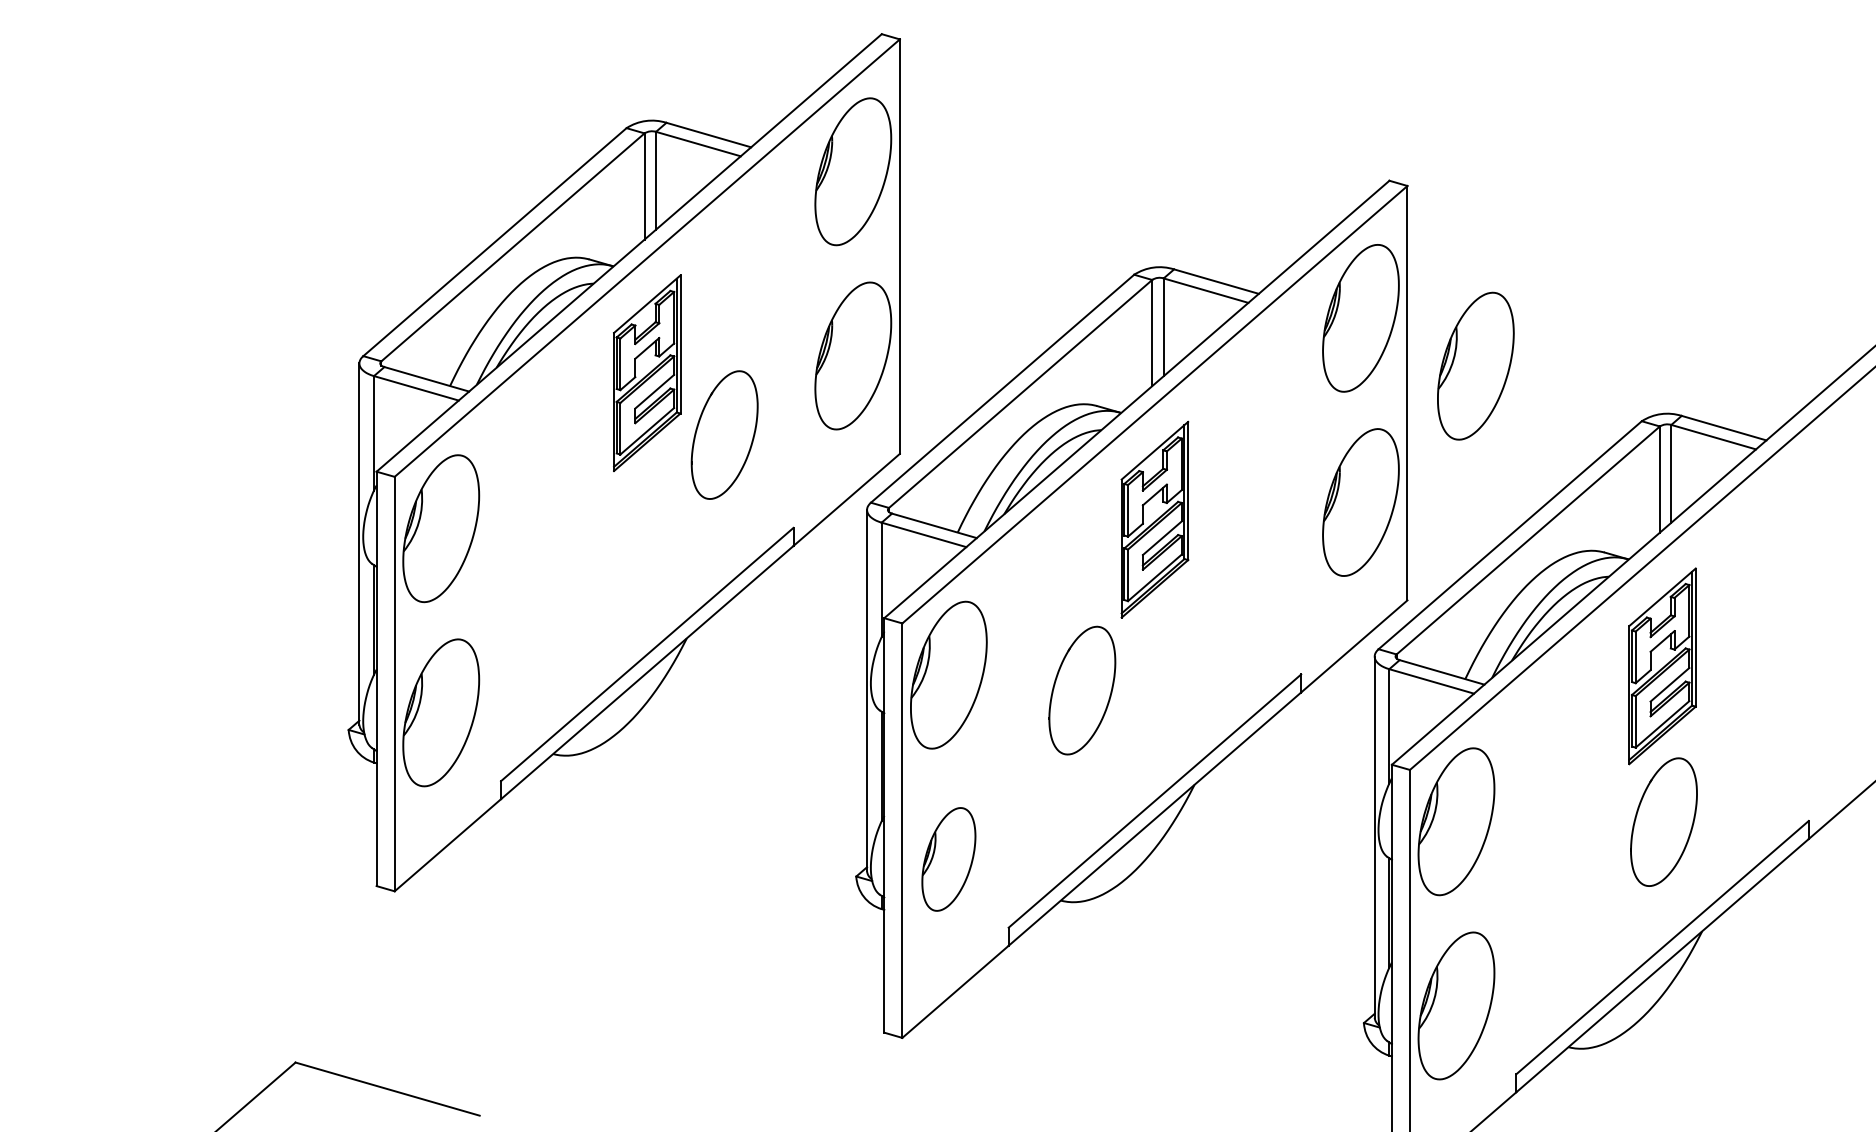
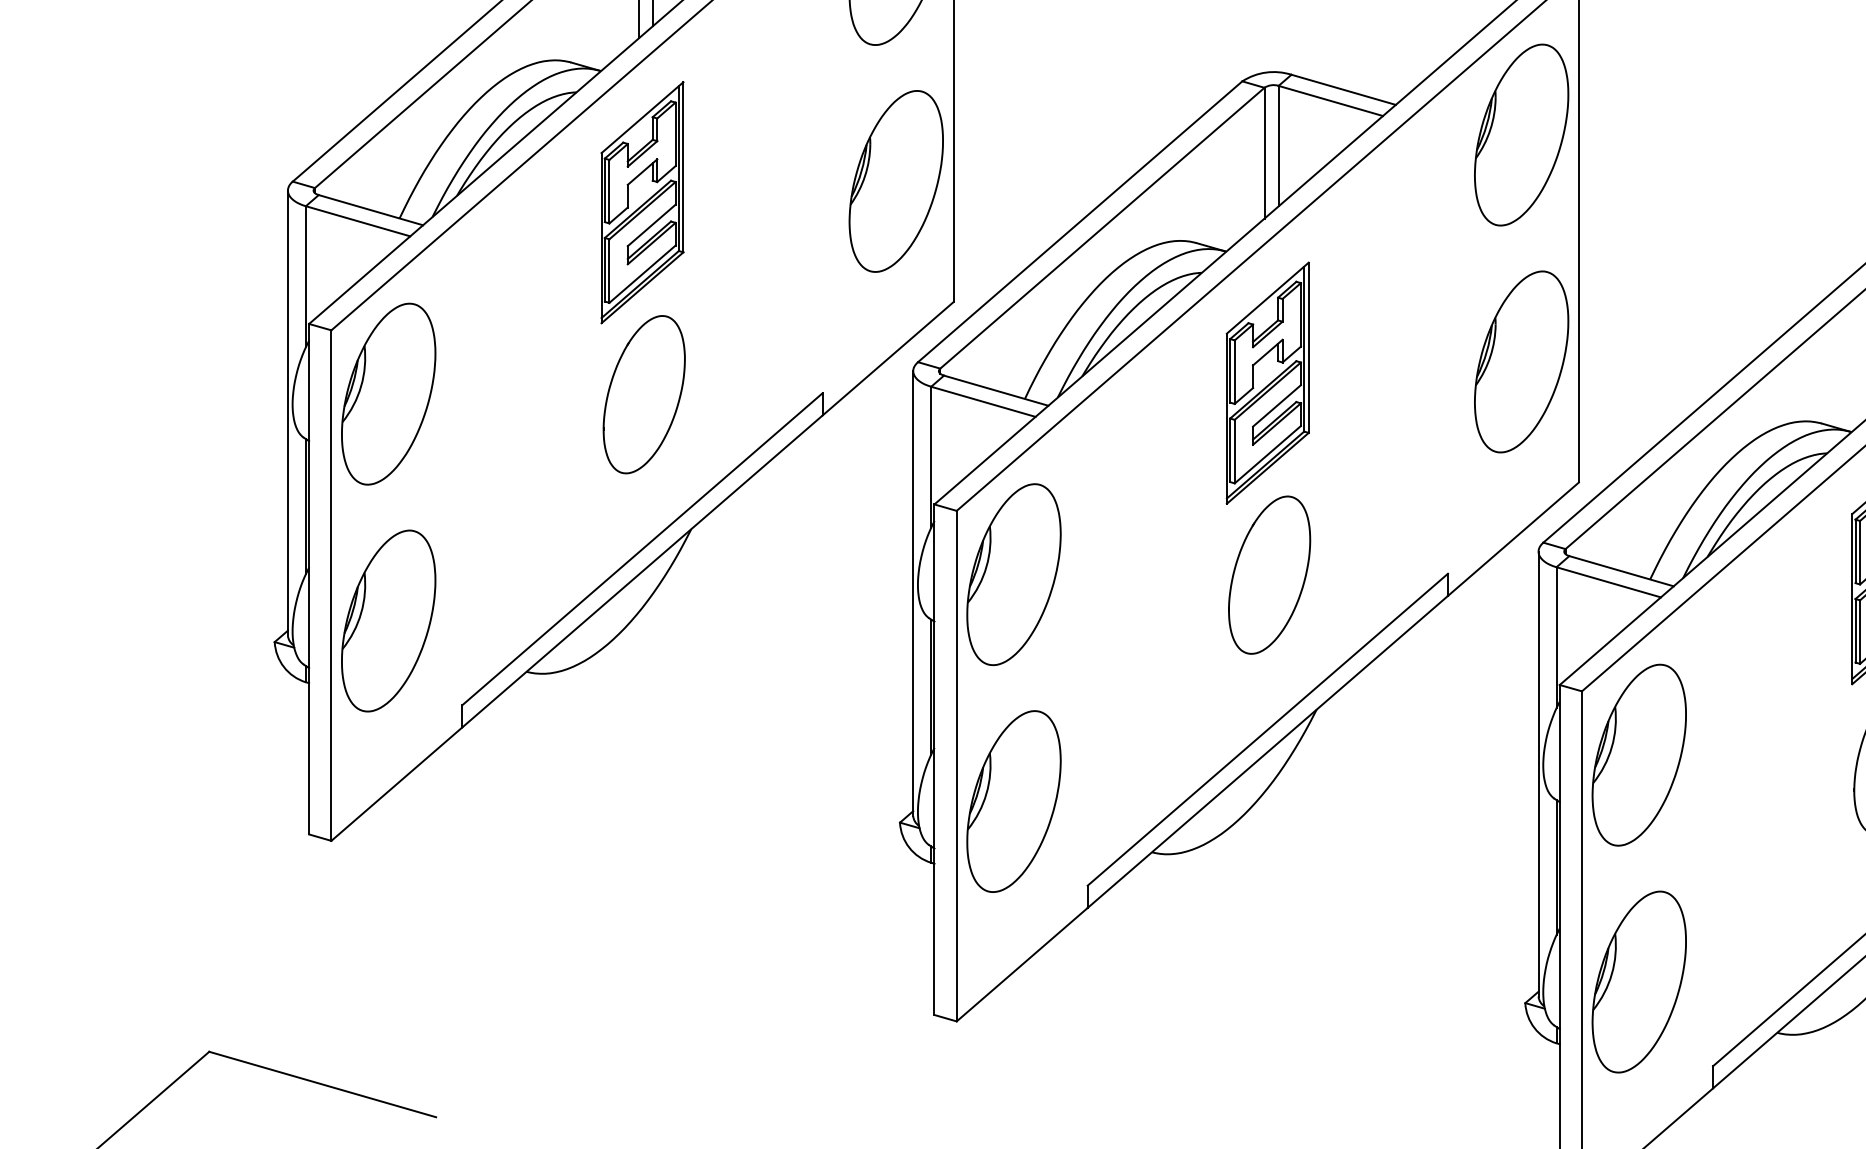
part: (1475, 365) -> (1662, 193), removed
part: (724, 434) -> (644, 393), moved
part: (1082, 690) -> (1269, 575), moved
part: (948, 859) -> (1013, 801), size x1.43

